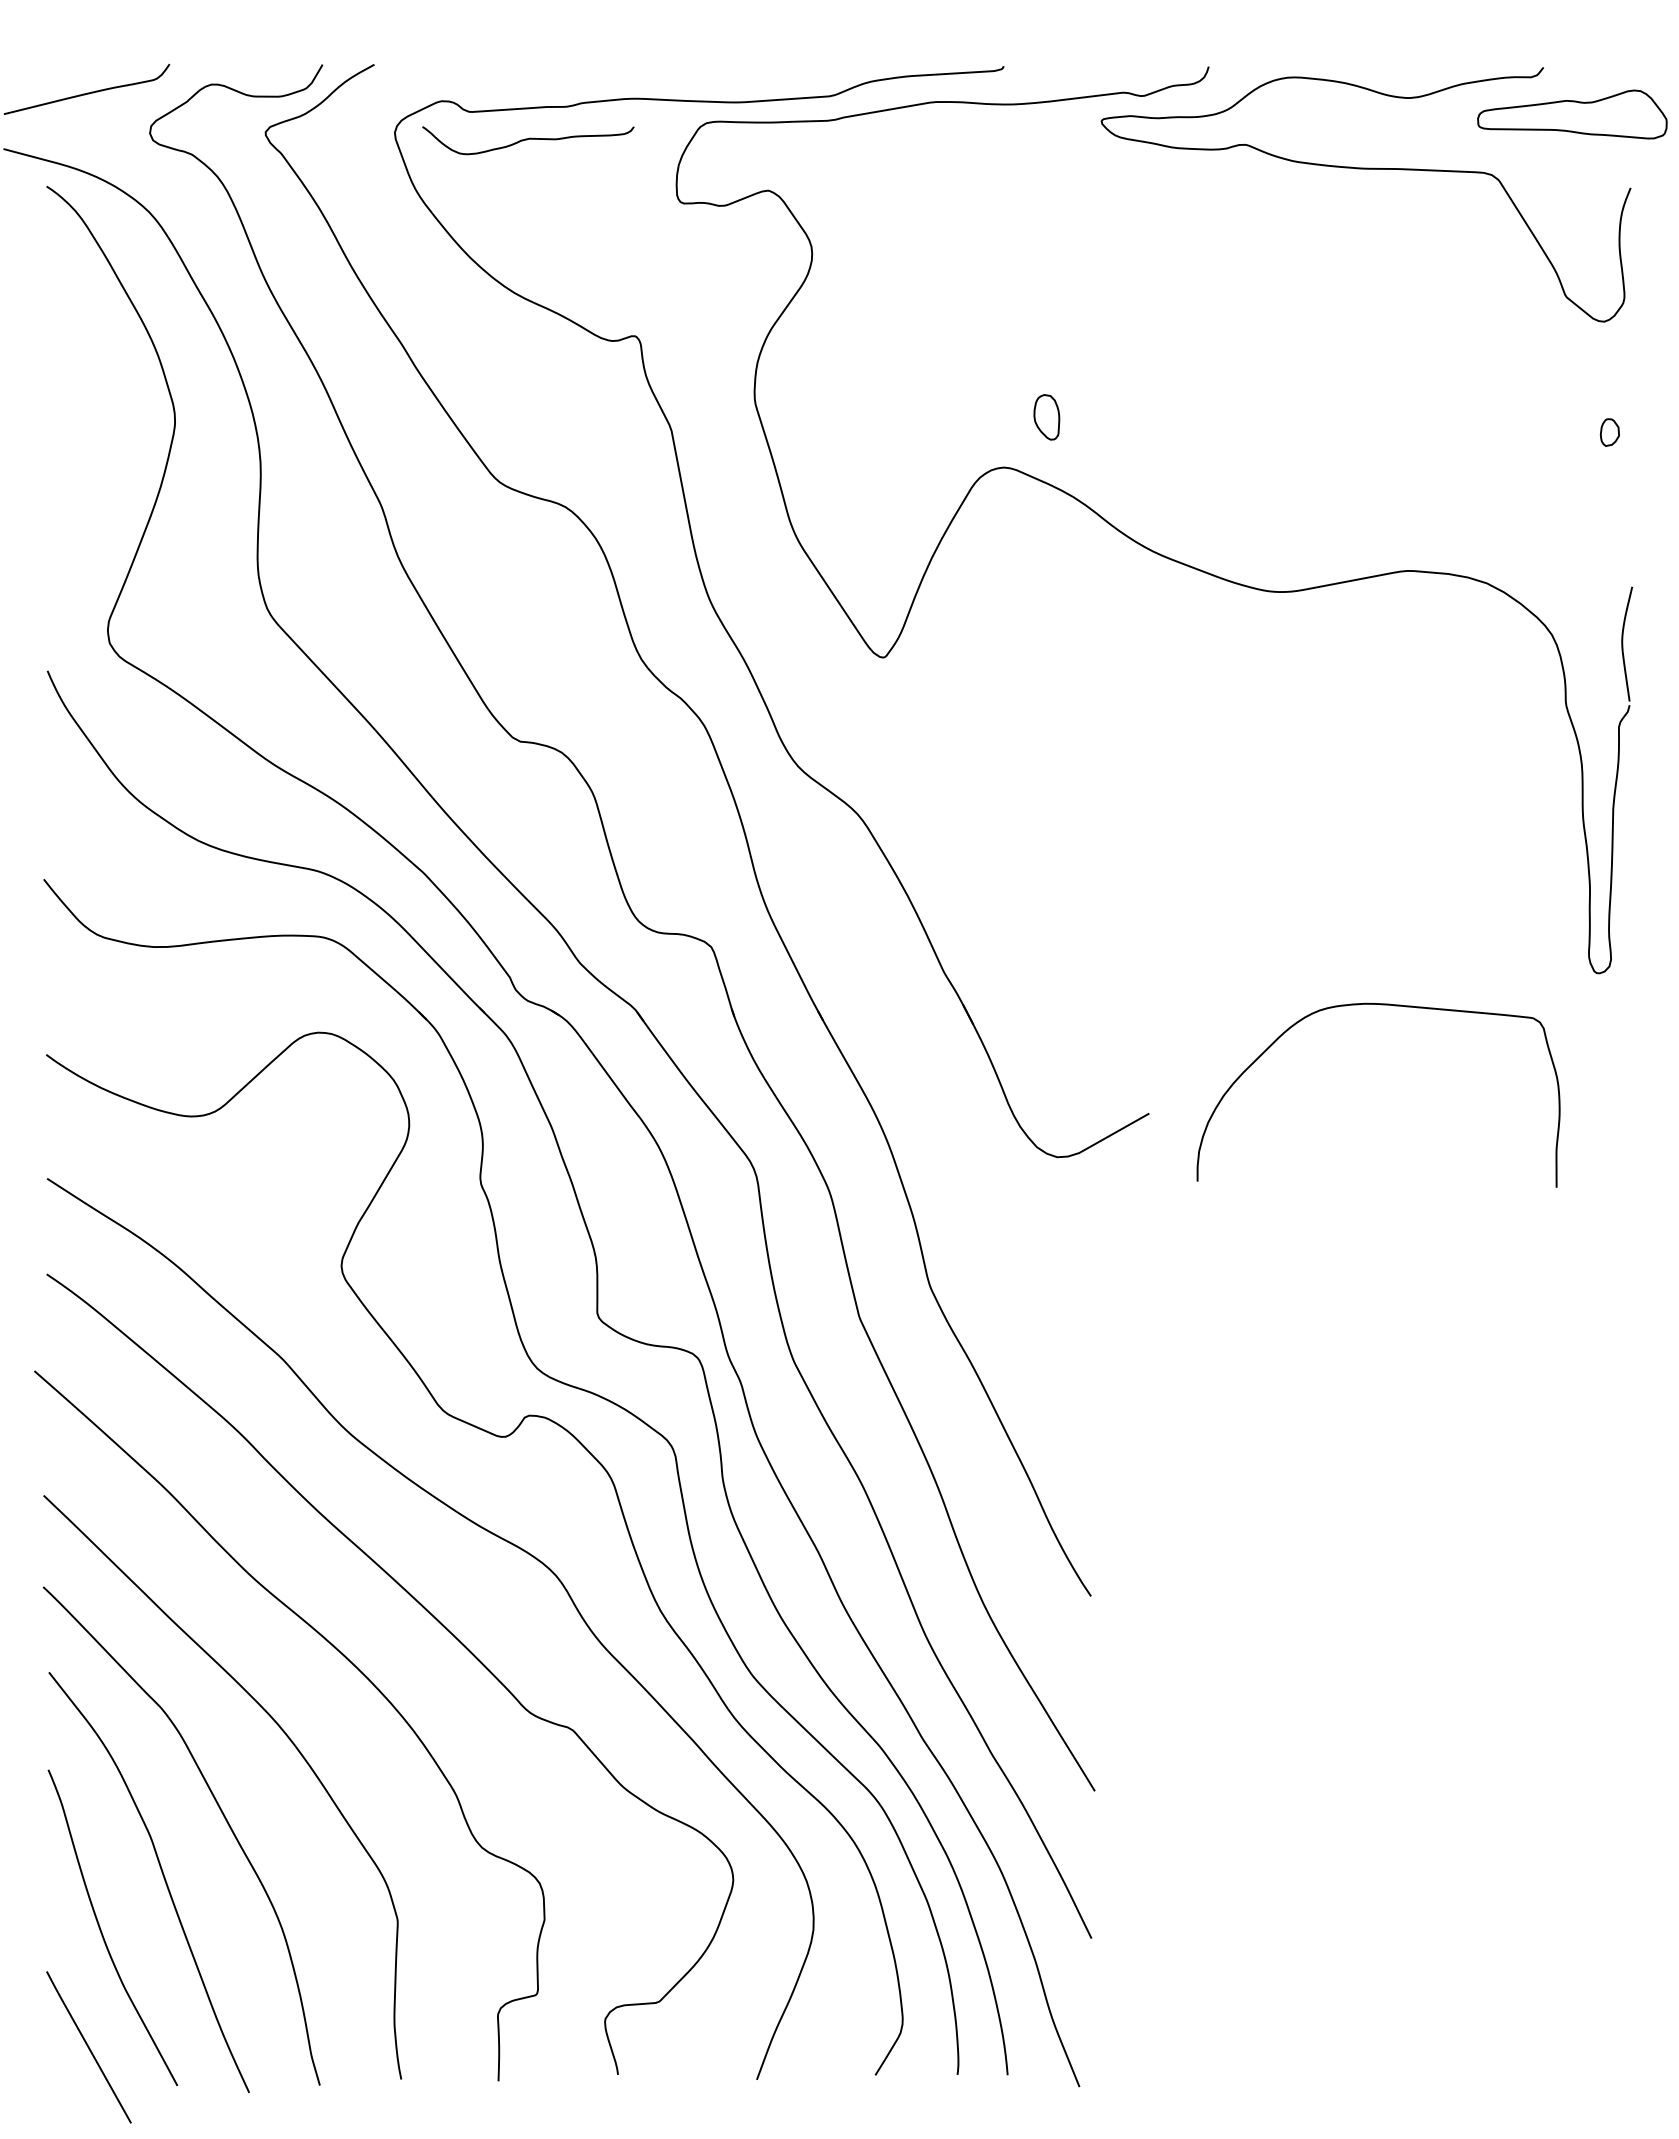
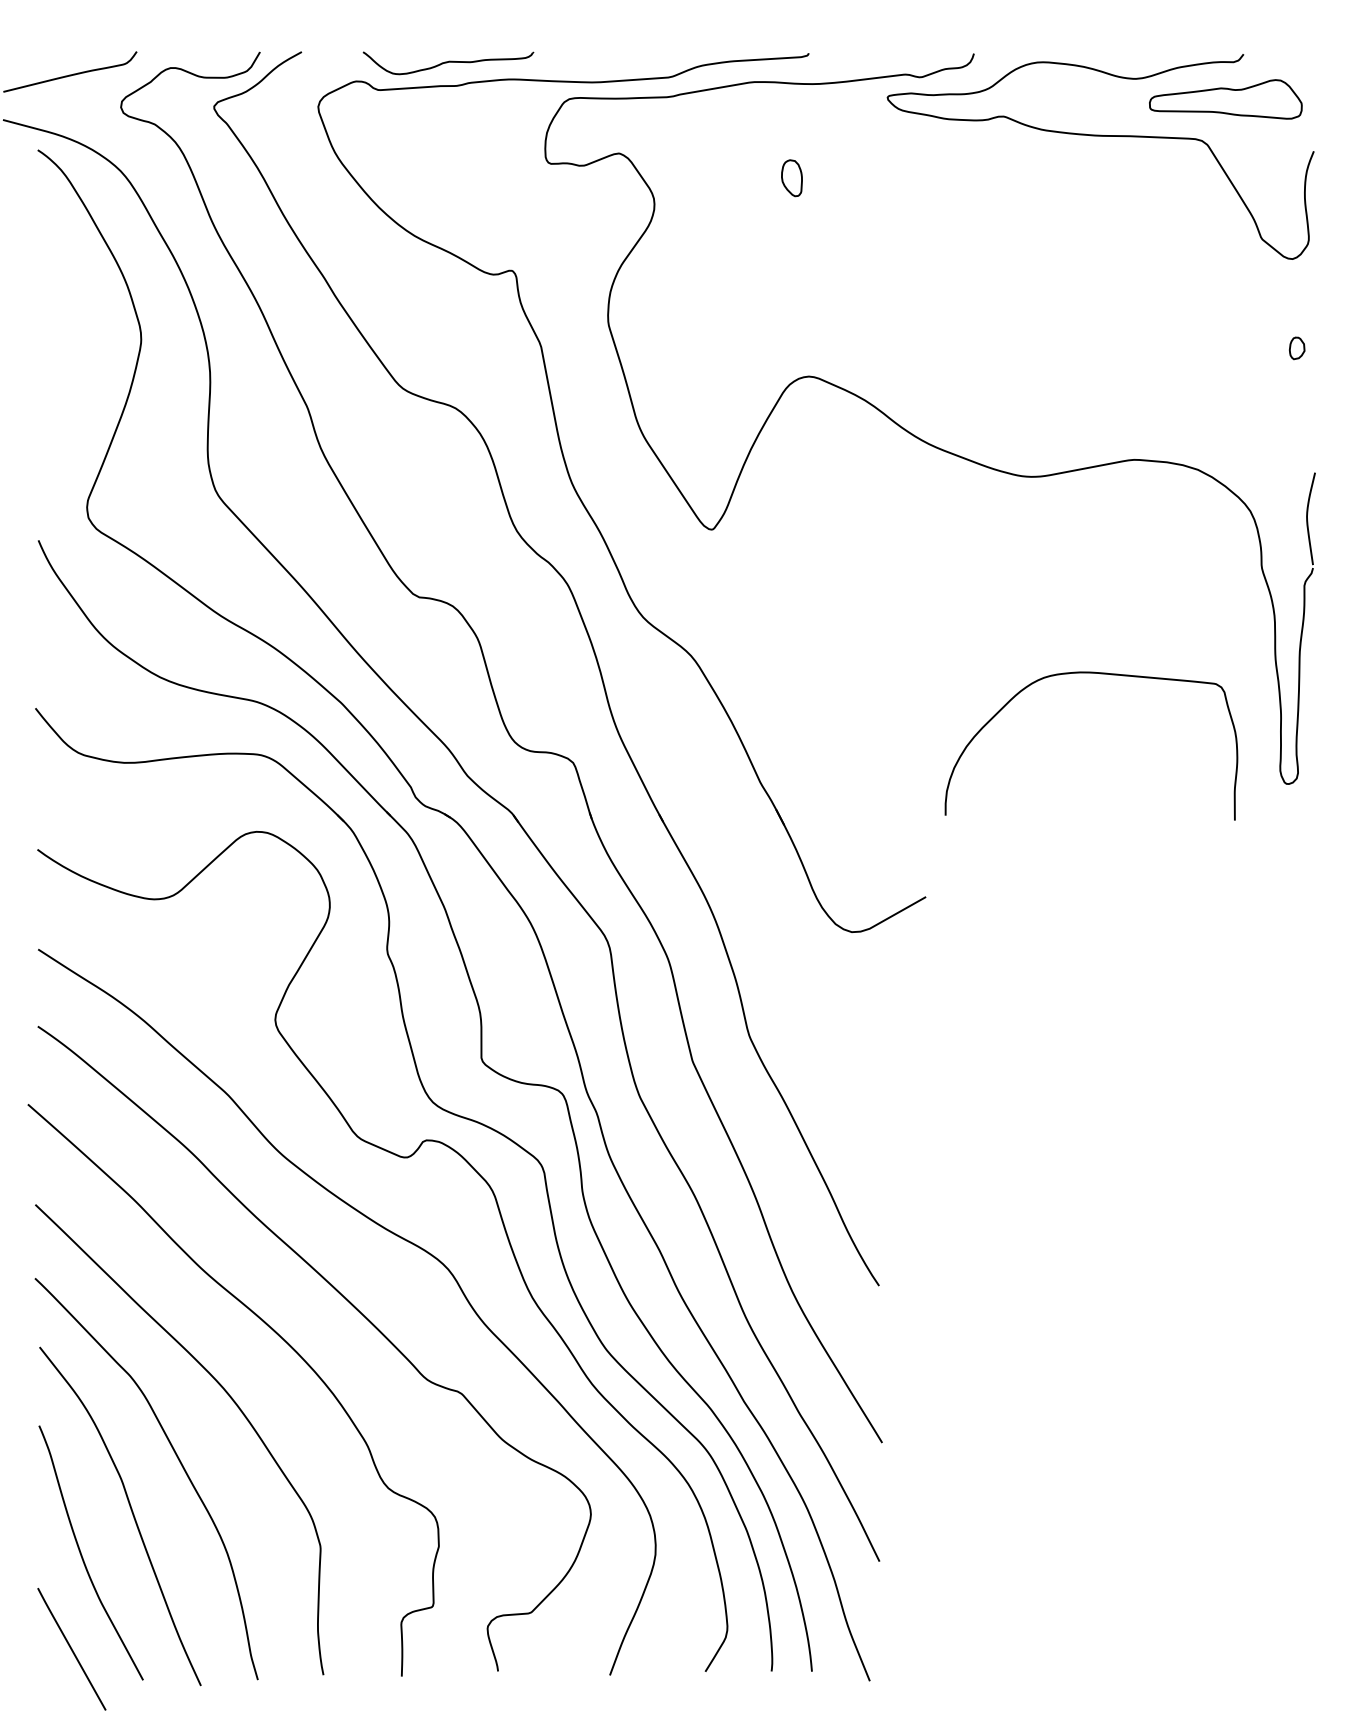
part: (1572, 114) -> (1225, 99), moved
curve: (528, 139) -> (448, 62), moved
part: (1046, 417) -> (791, 178), moved
curve: (1380, 1005) -> (1092, 673), moved

